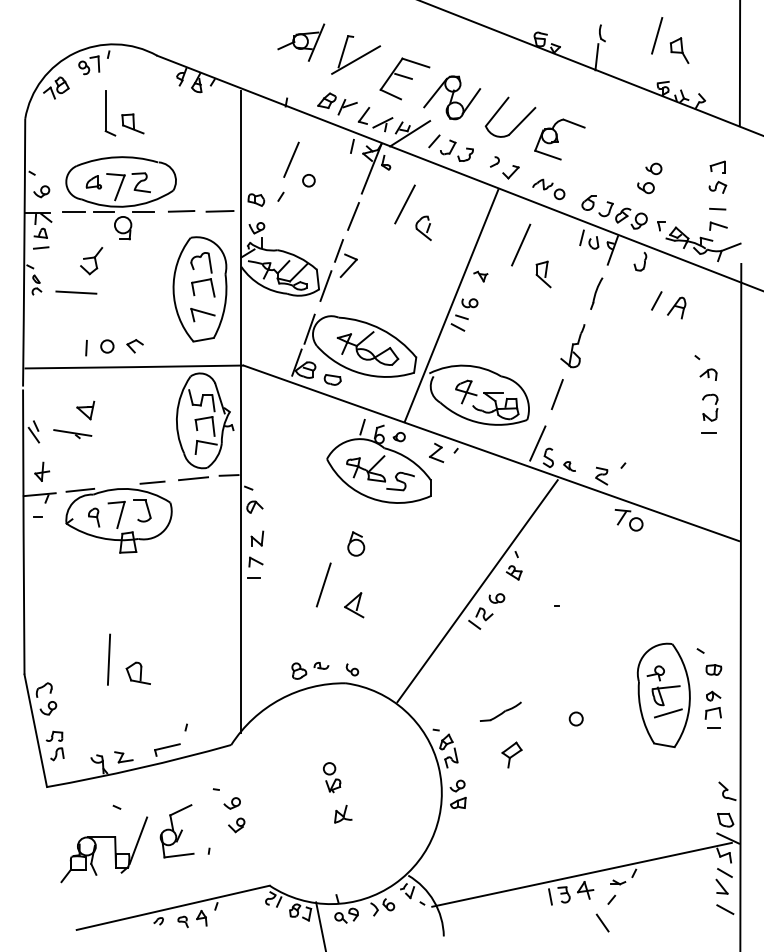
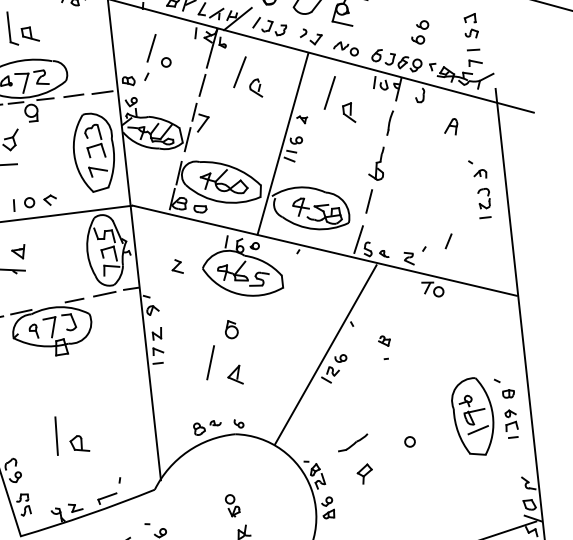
line: (656, 300) -> (448, 241), moved
part: (436, 452) -> (177, 266), moved
part: (513, 572) -> (383, 340), moved

